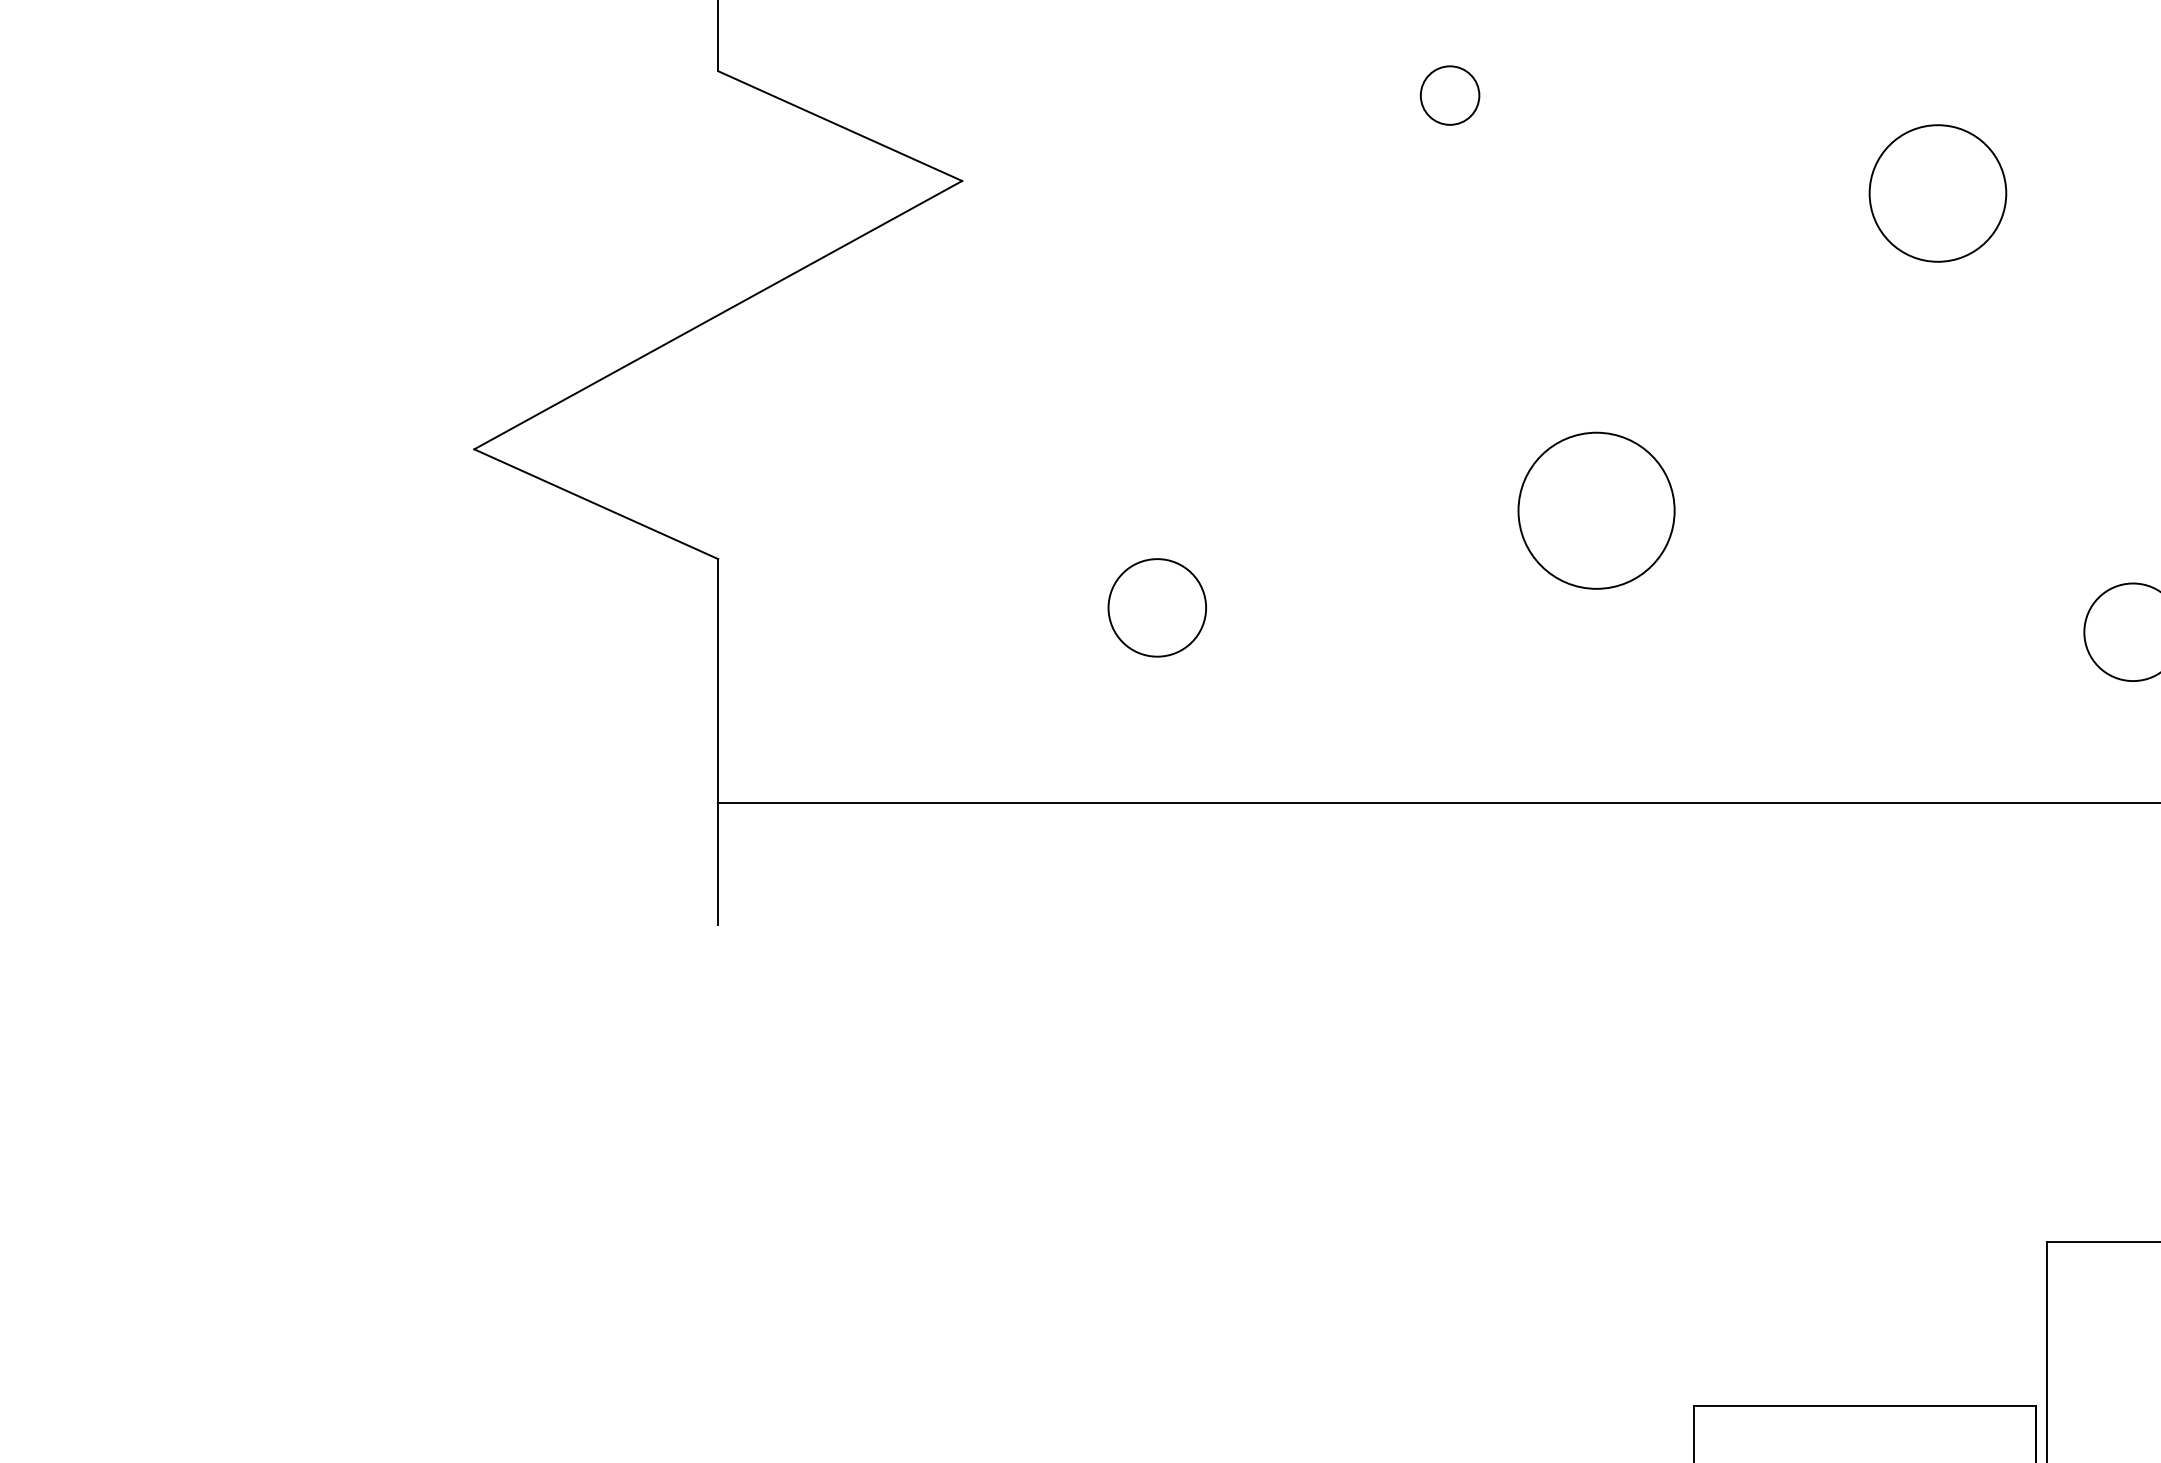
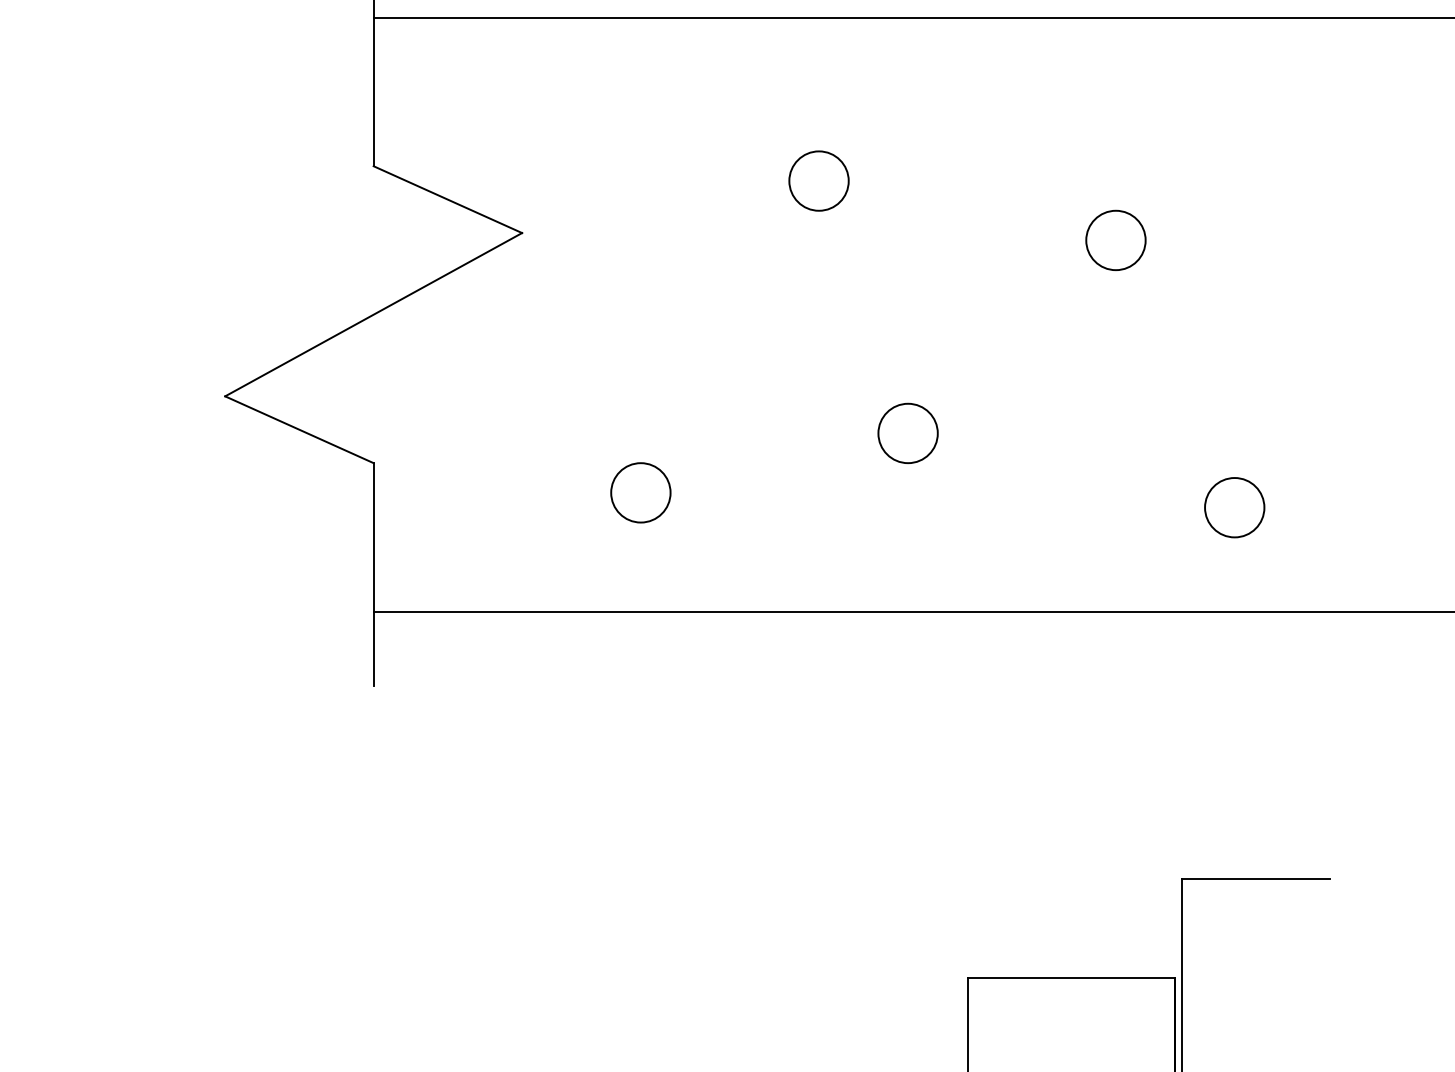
circle: (1449, 94) -> (818, 180), size x1.67
circle: (1937, 191) -> (1115, 239), size x0.71
circle: (1595, 508) -> (907, 432), size x0.62

